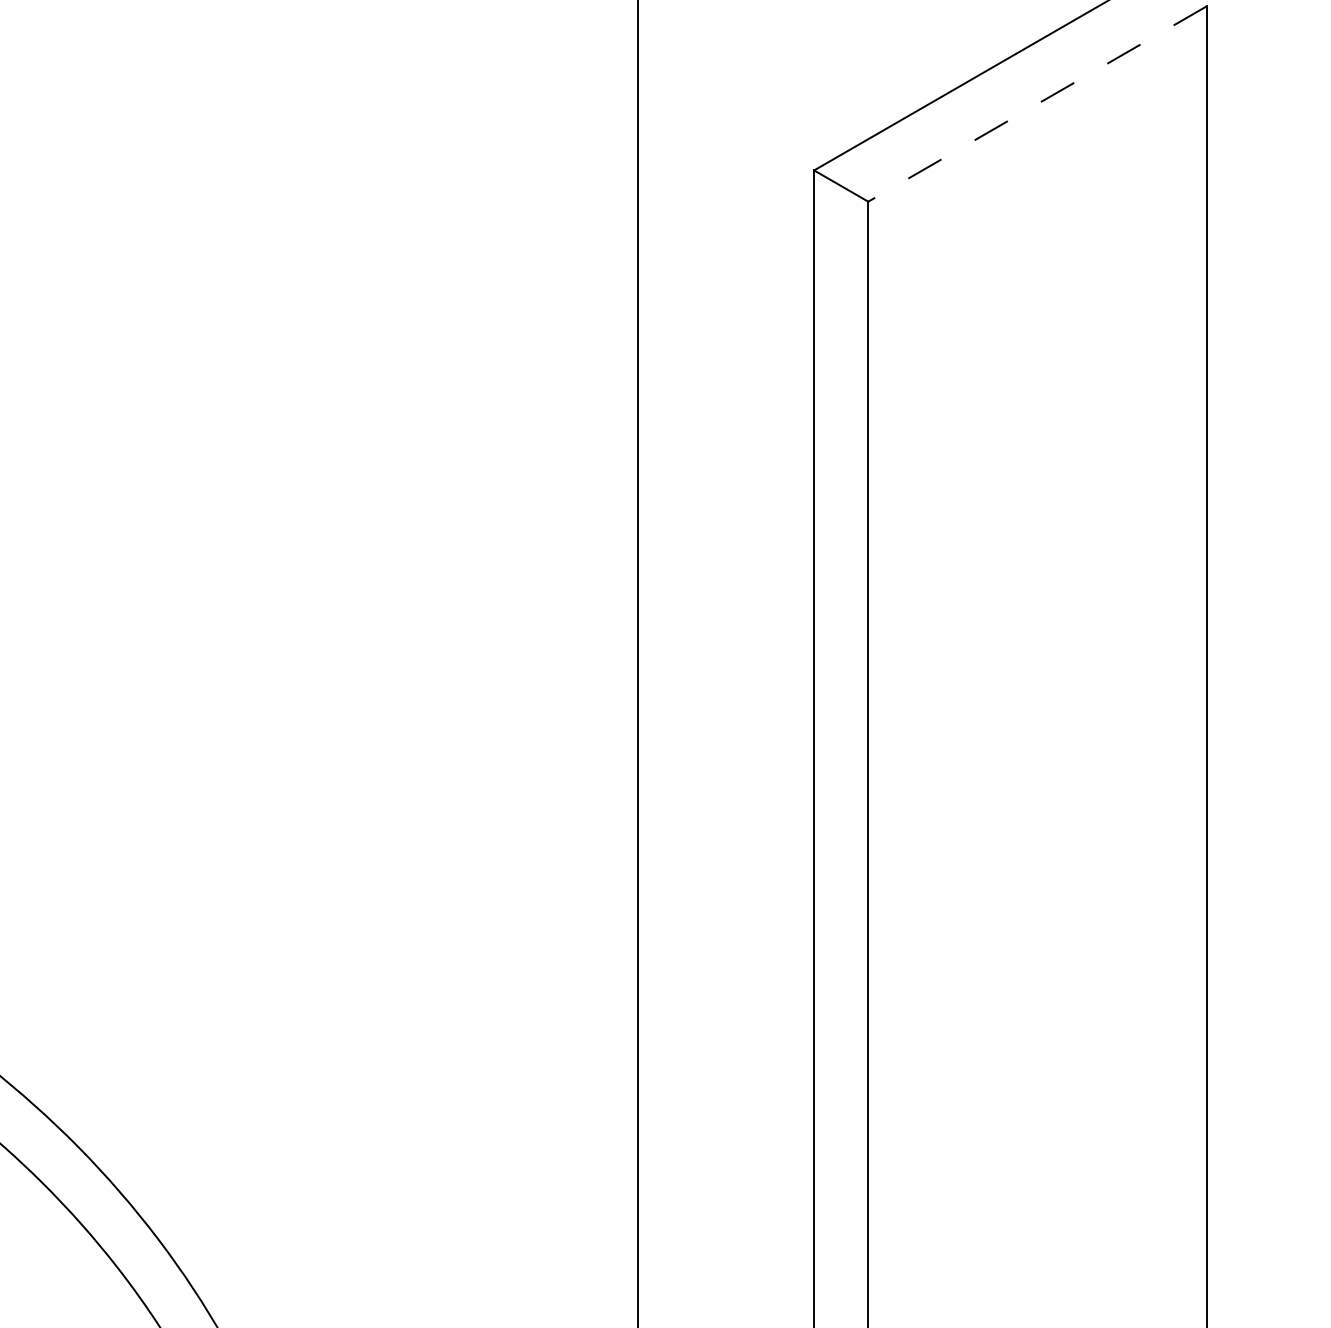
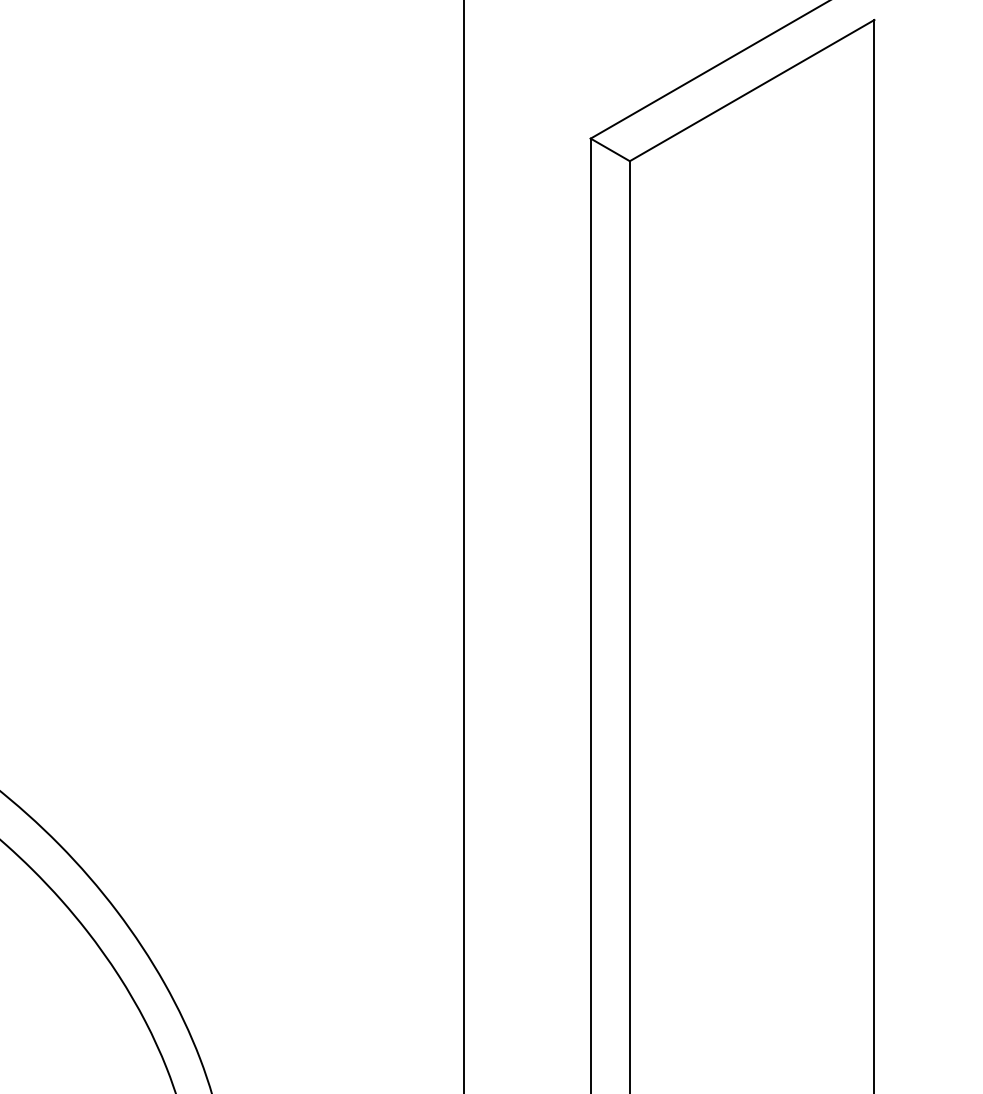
line: (1036, 103) -> (751, 90), dashed -> solid

